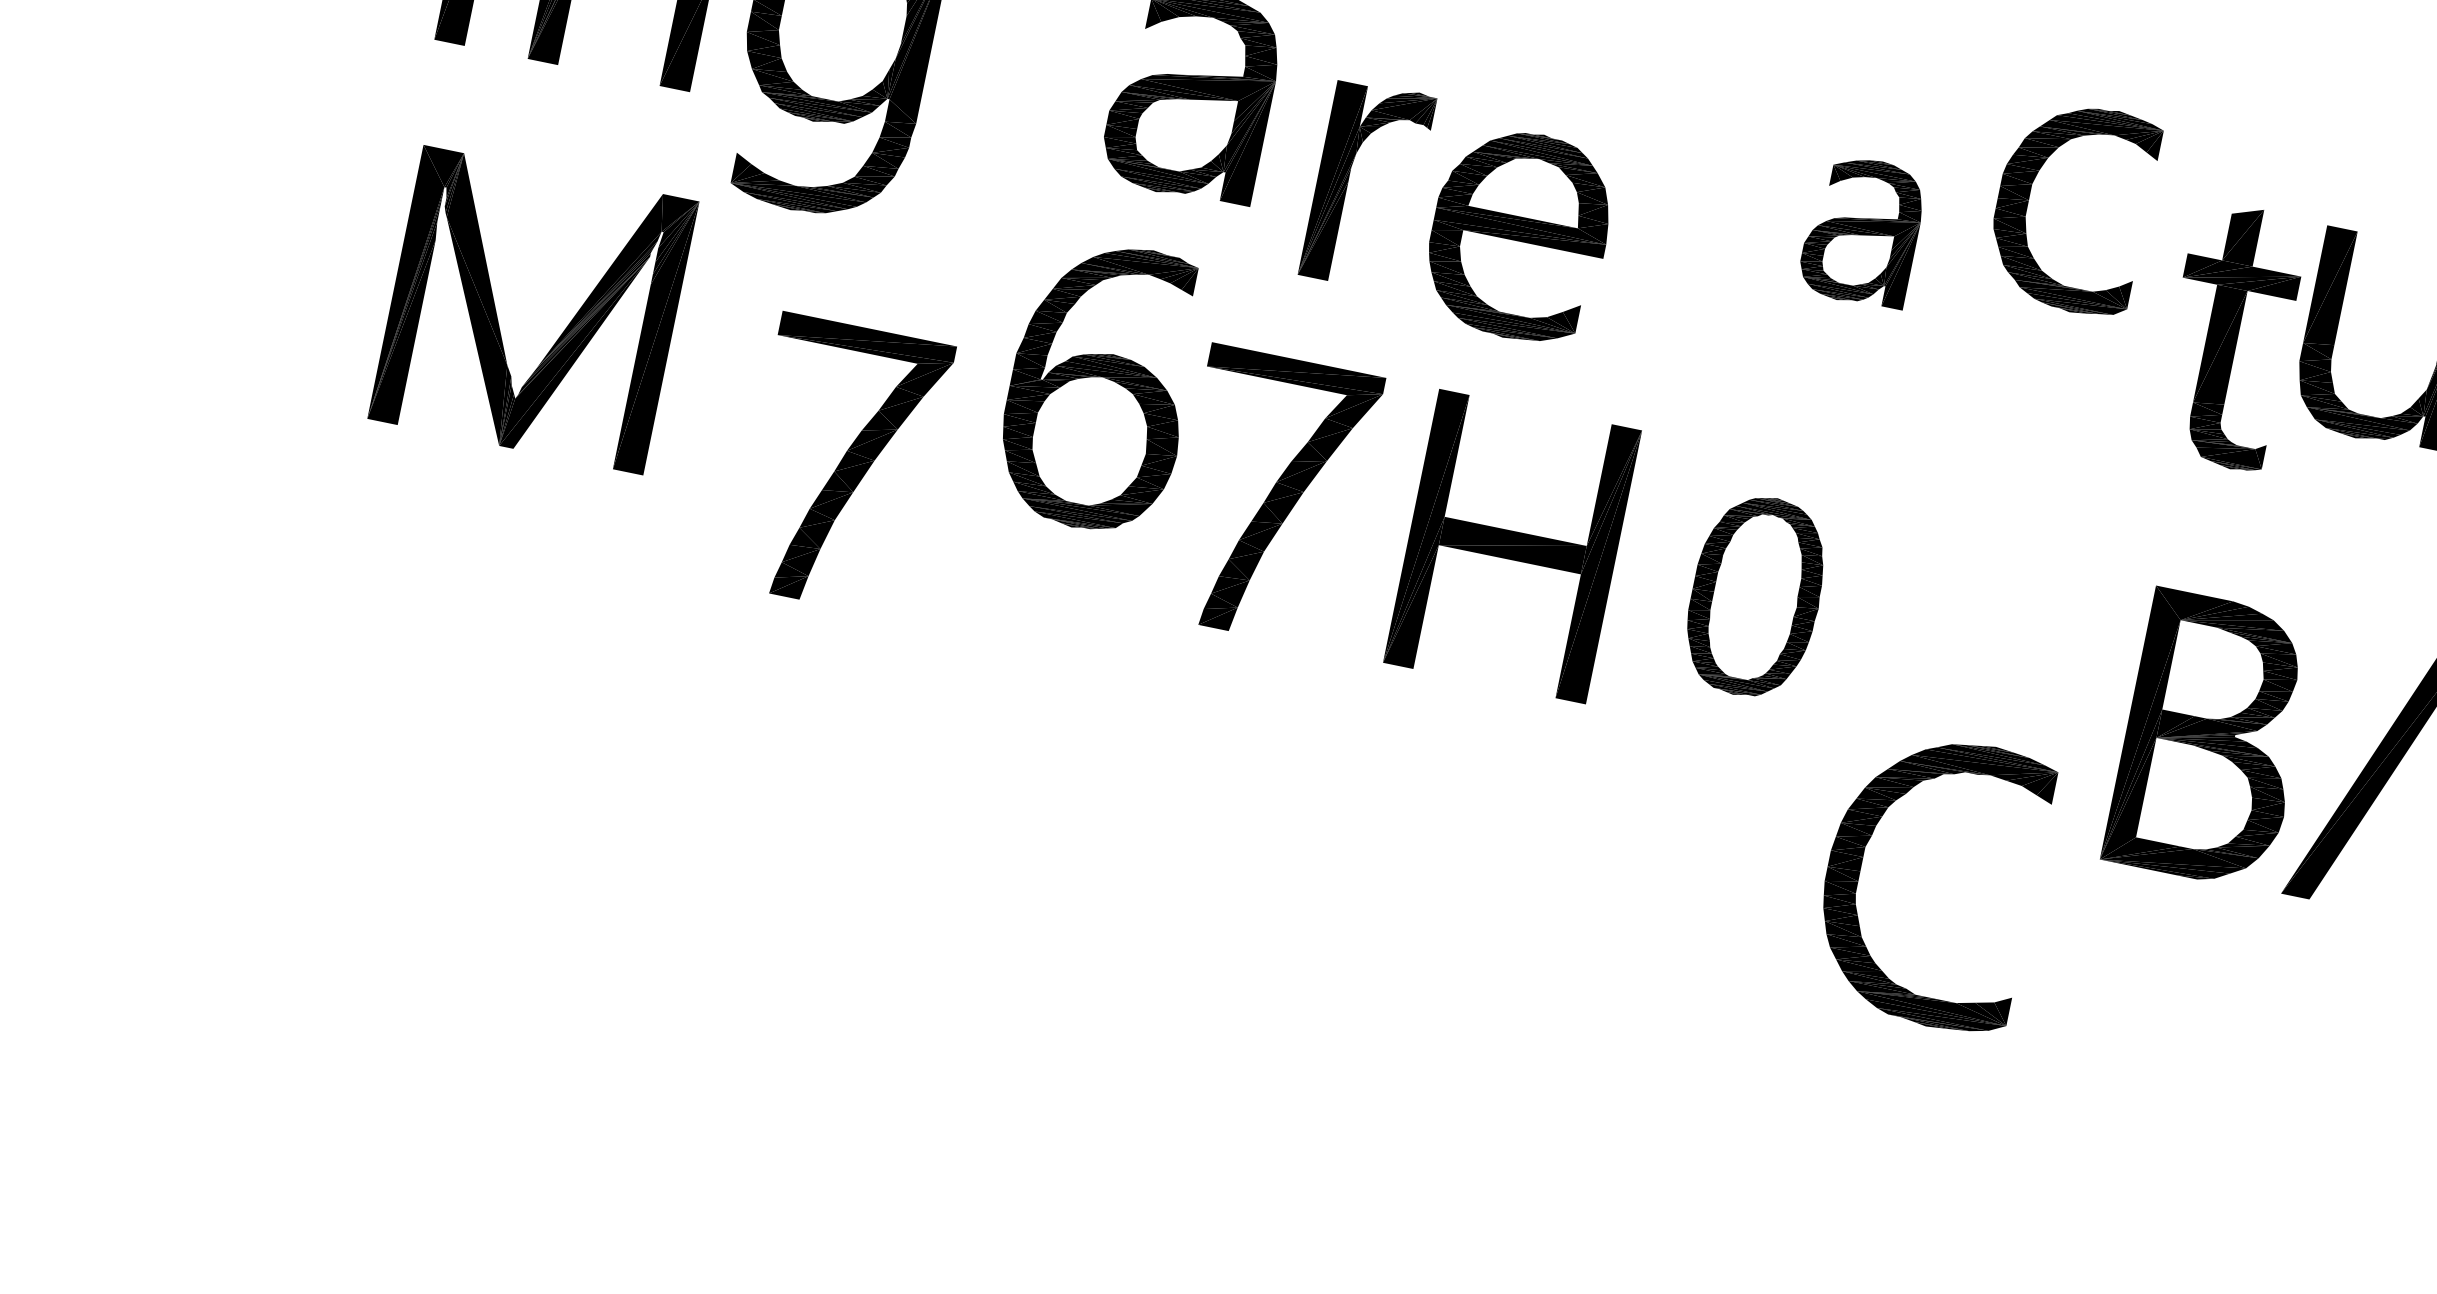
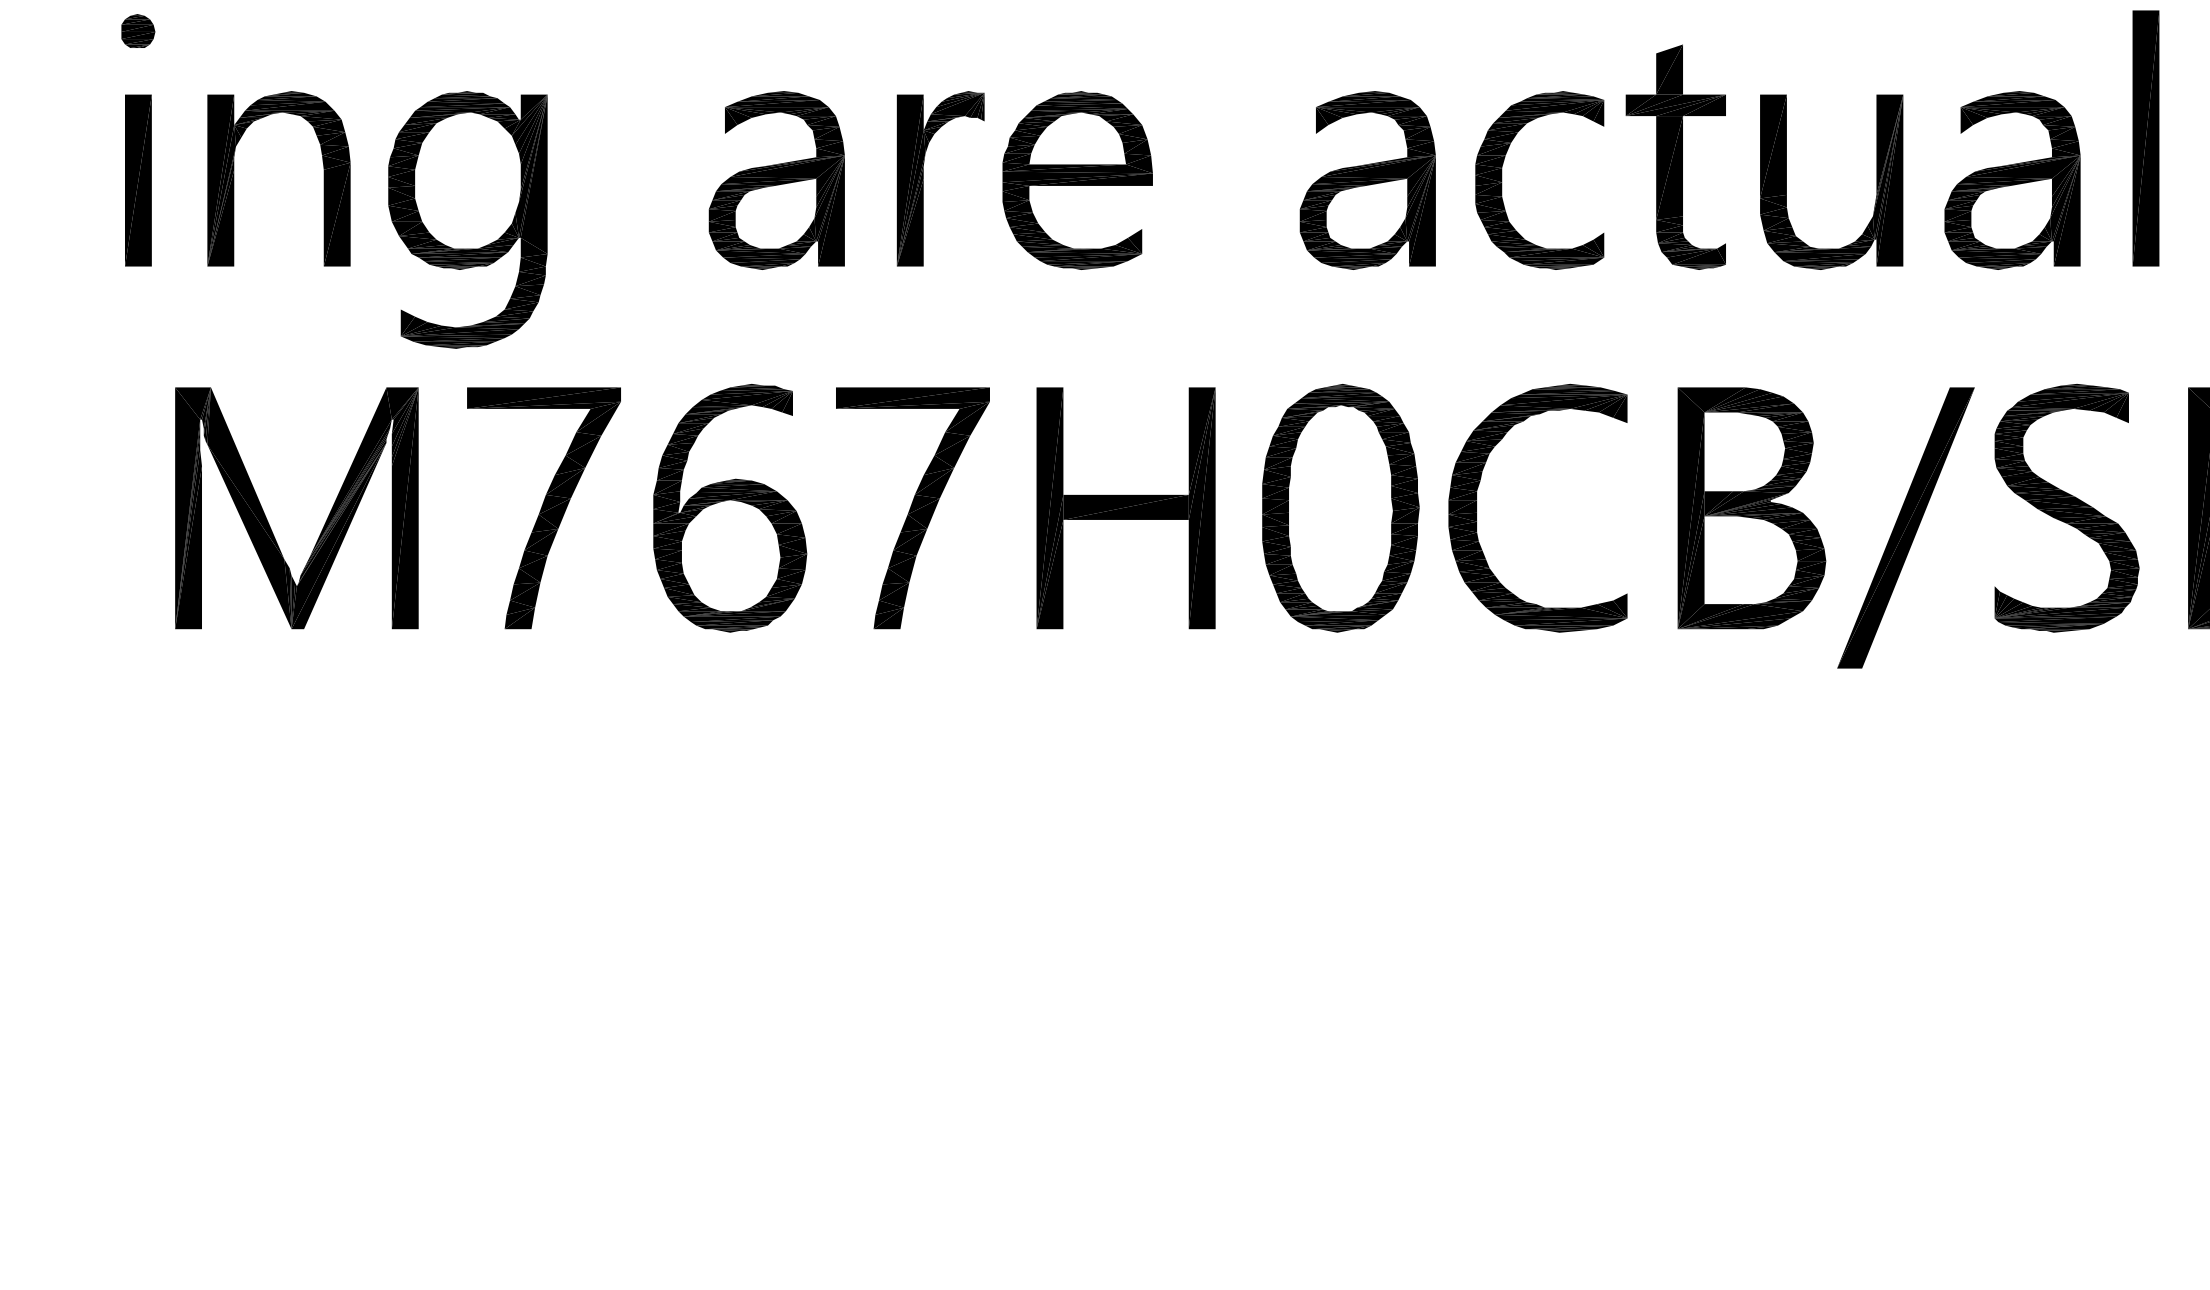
part: (1348, 181) -> (923, 178), moved
part: (2029, 198) -> (1502, 180), moved
part: (1862, 231) -> (1367, 180), size x1.43
part: (1519, 235) -> (1077, 180), moved
part: (498, 318) -> (268, 521), moved
part: (2229, 335) -> (1675, 156), moved
part: (1100, 386) -> (730, 508), moved
part: (841, 465) -> (543, 508), moved
part: (1755, 596) -> (1340, 508), size x1.43
part: (2211, 739) -> (1751, 508), moved
part: (1861, 865) -> (1476, 507), moved

